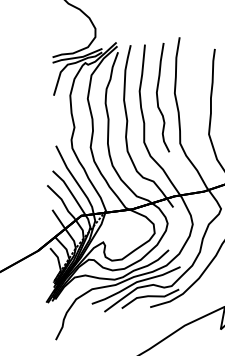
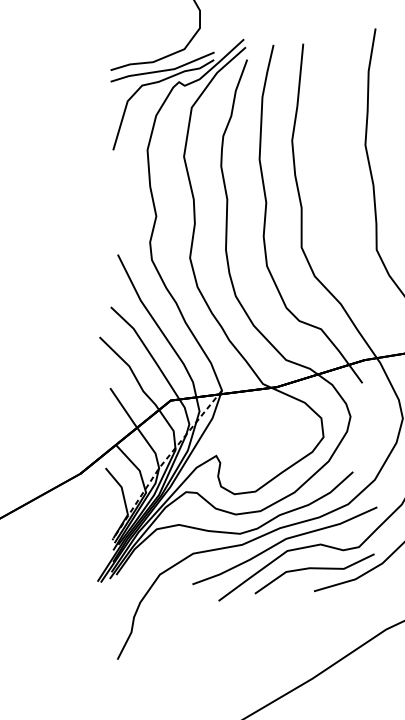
curve: (158, 97) -> (331, 153), removed

